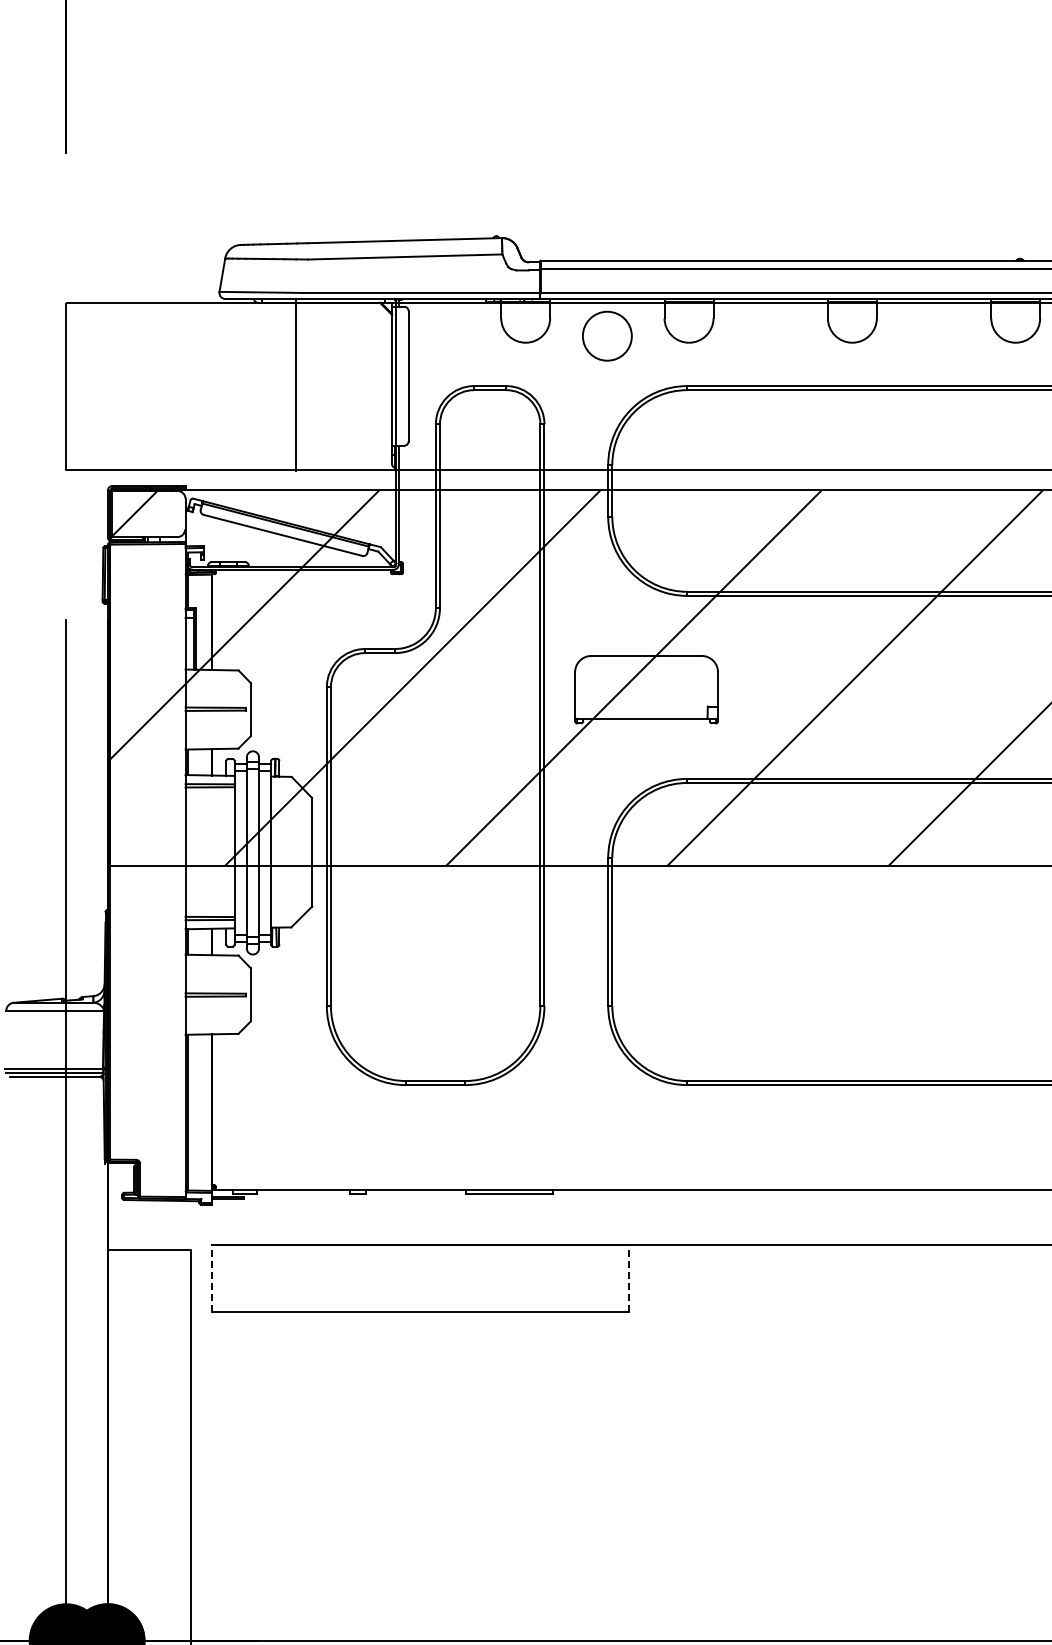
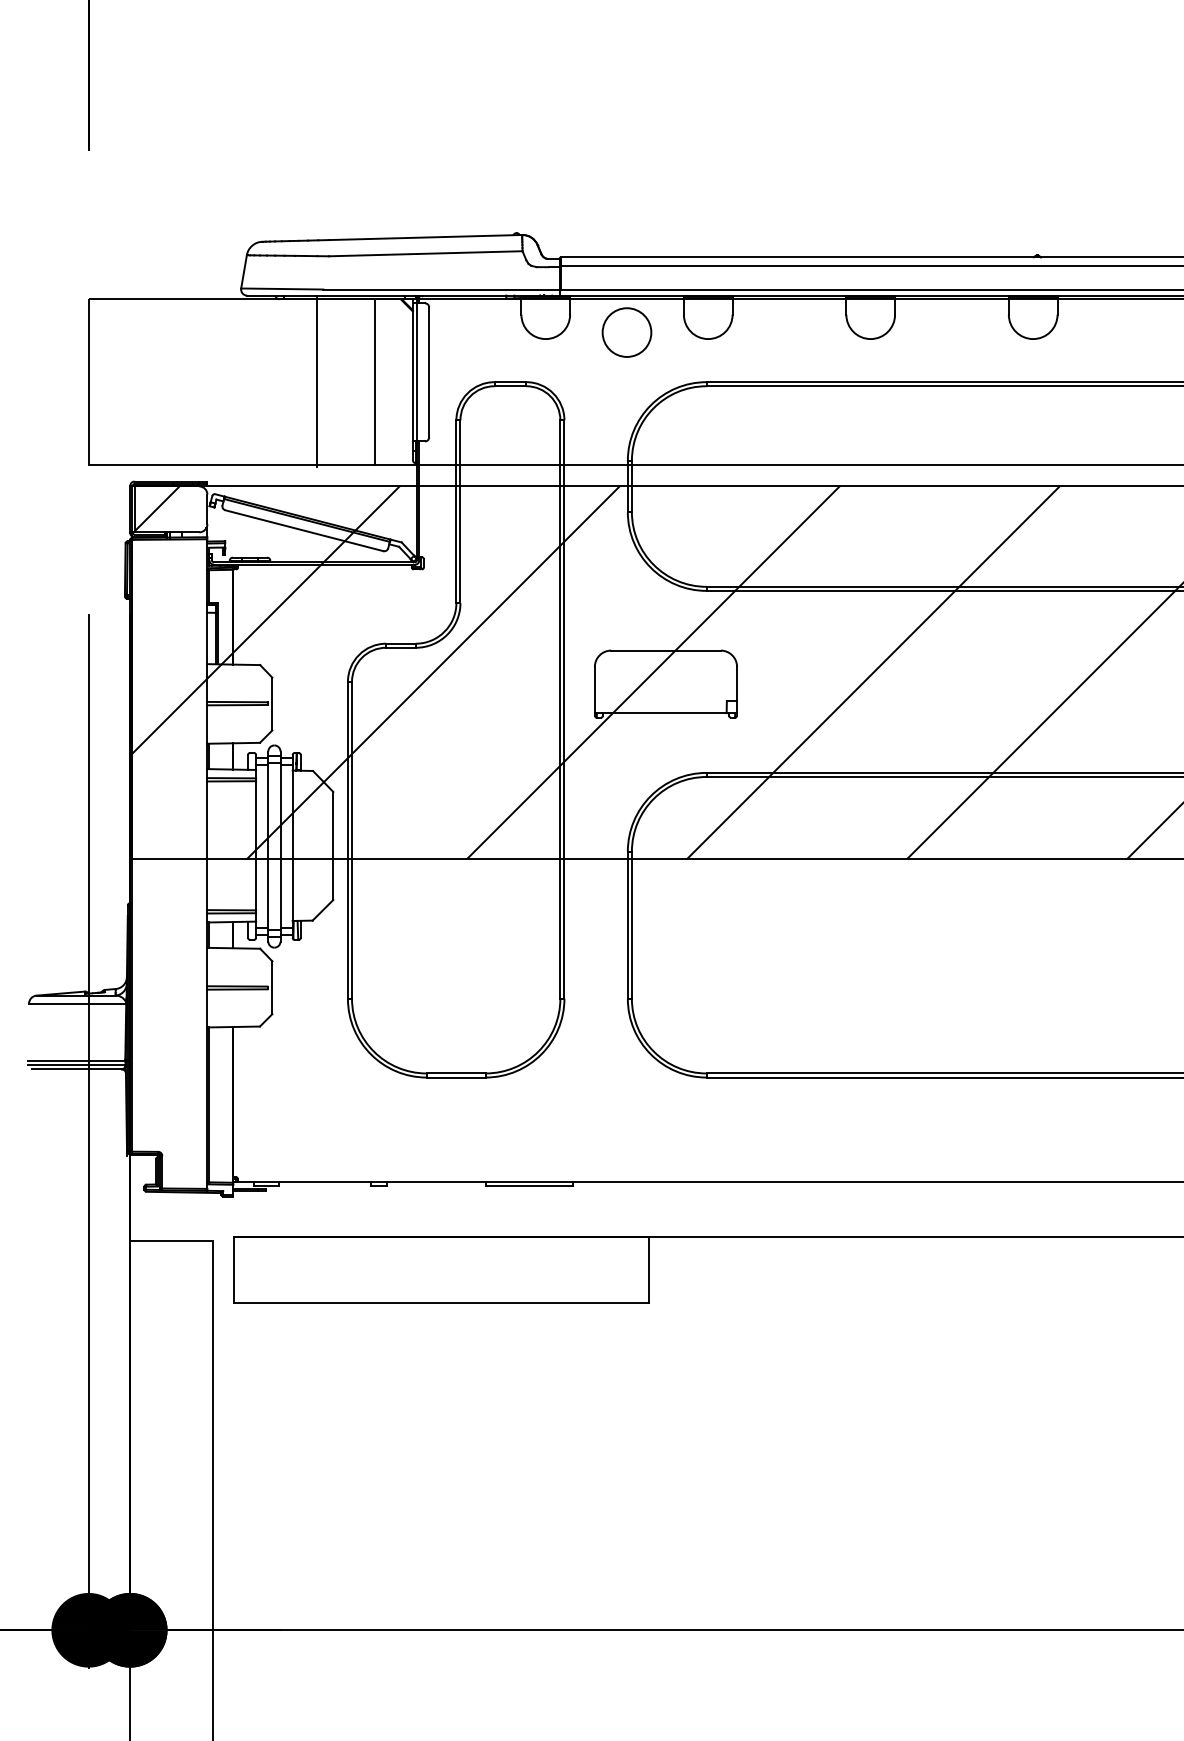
line: (354, 386) -> (375, 382), added
line: (211, 1278) -> (233, 1269), dashed -> solid
line: (628, 1278) -> (648, 1269), dashed -> solid

